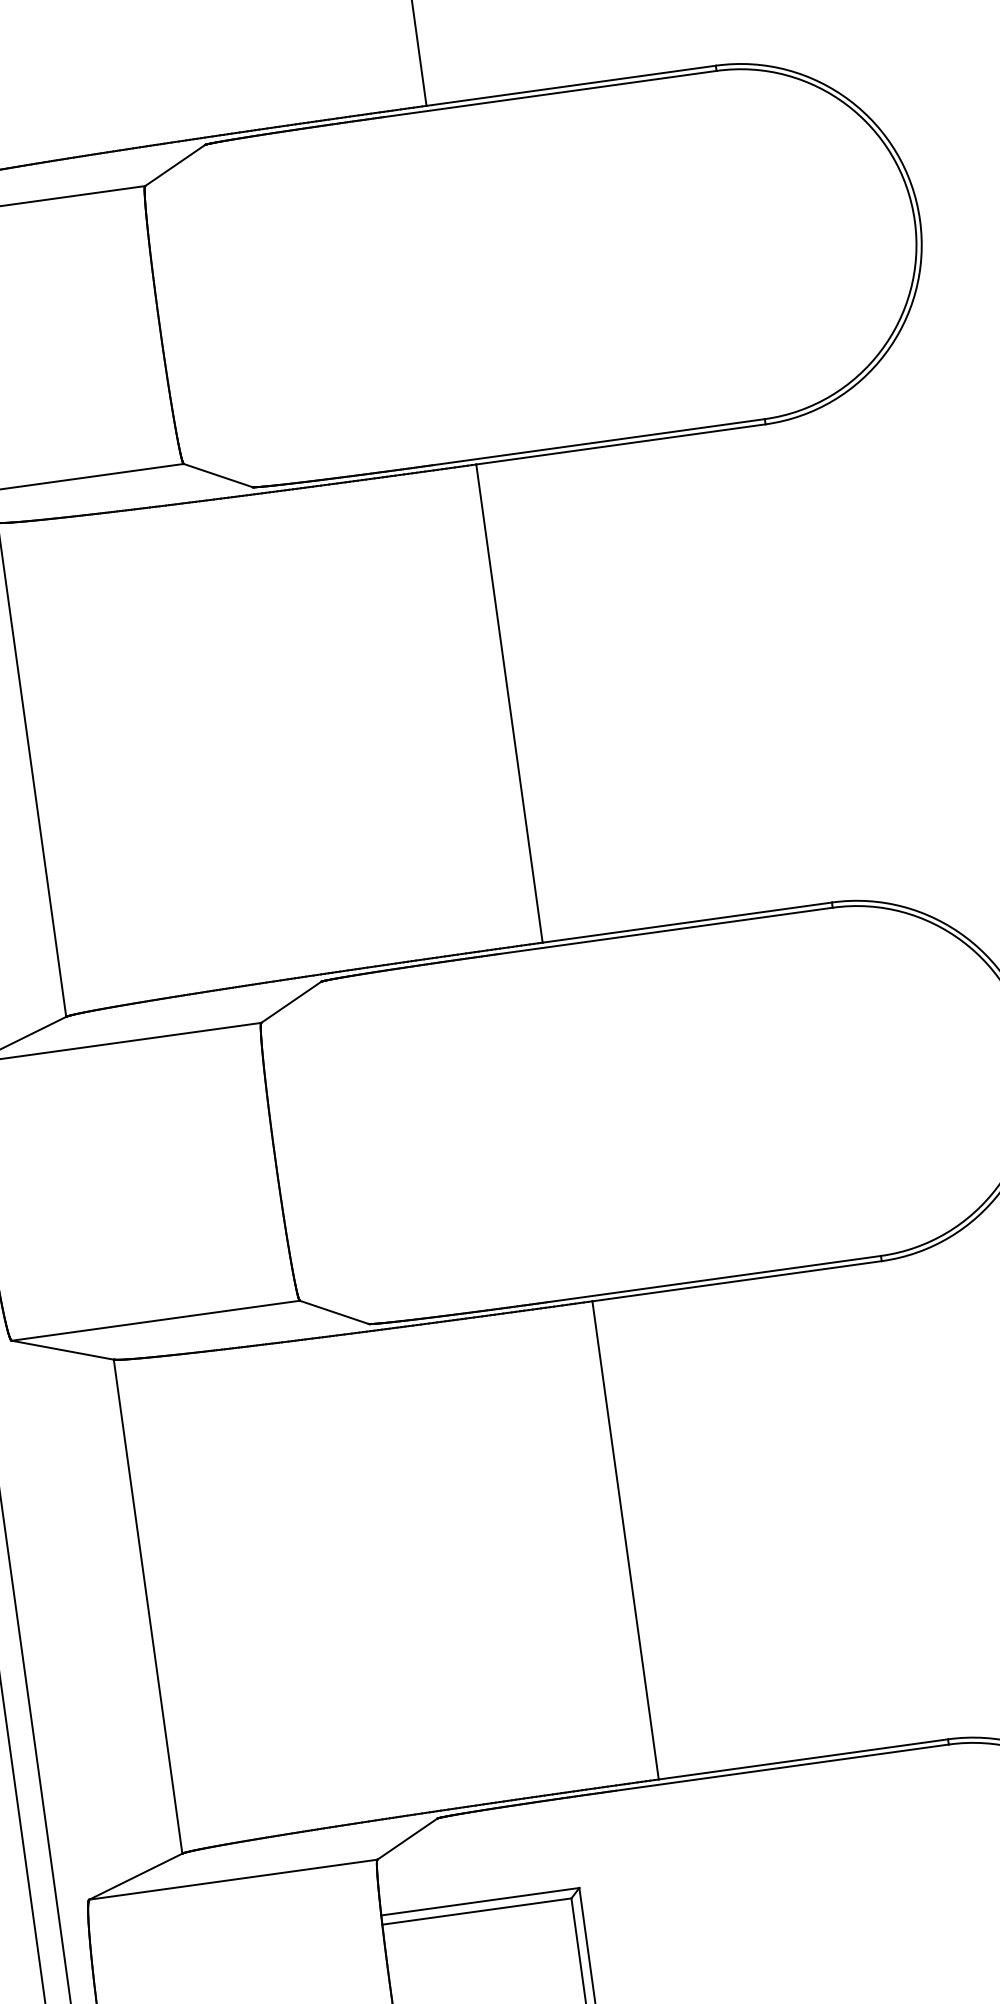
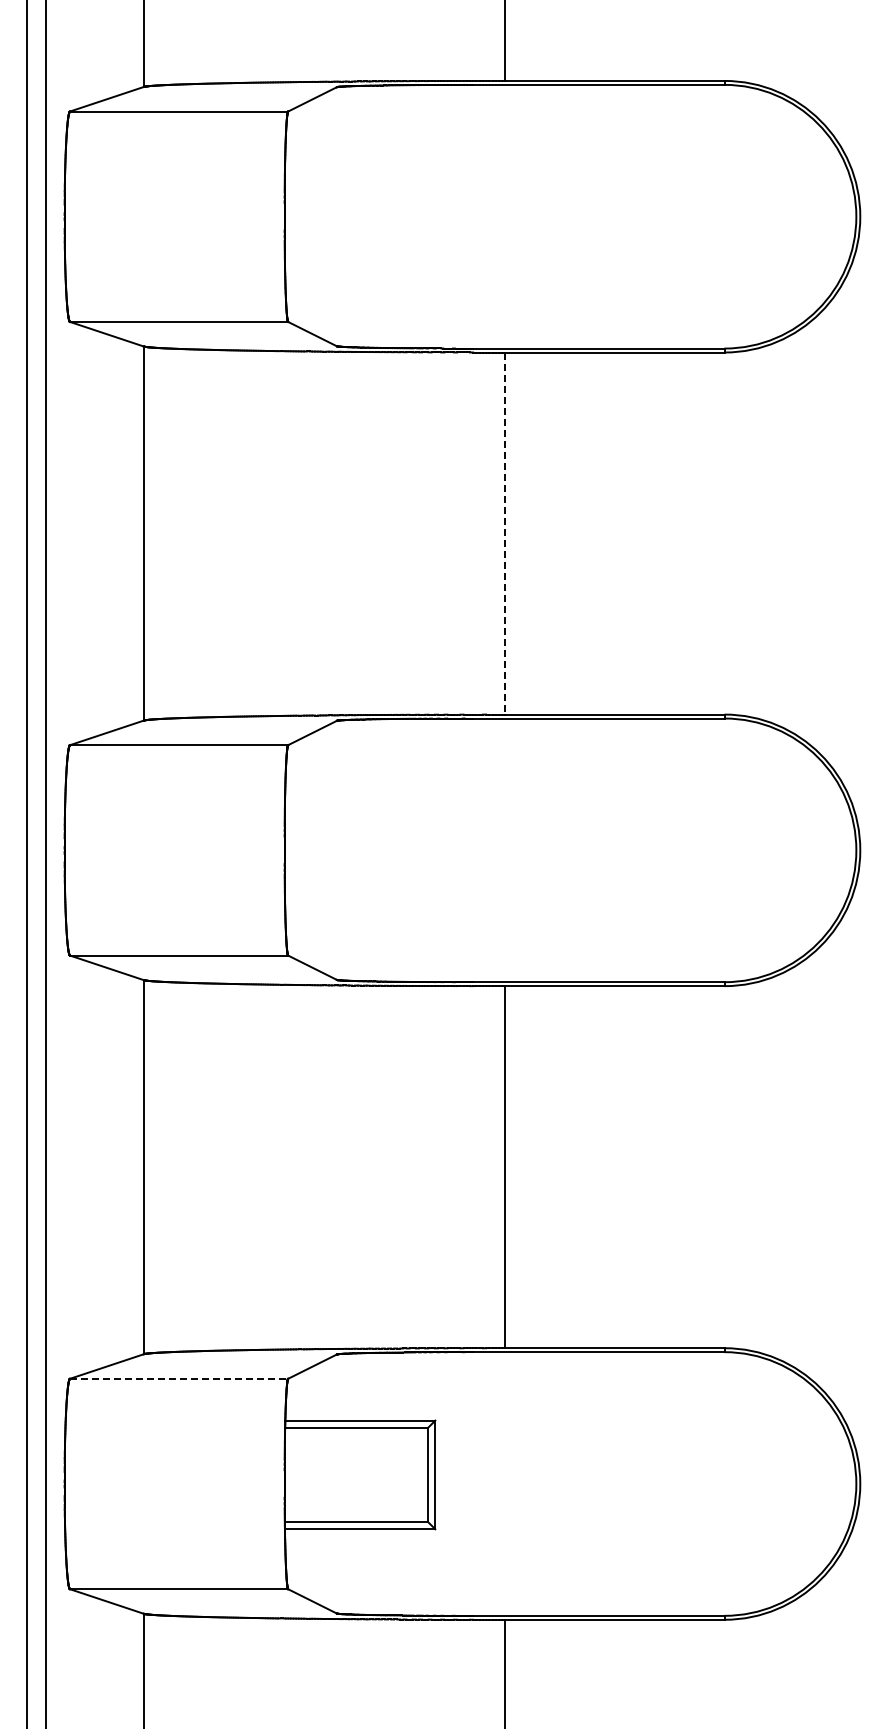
line: (509, 704) -> (505, 534), solid -> dashed
line: (233, 1879) -> (179, 1378), solid -> dashed

